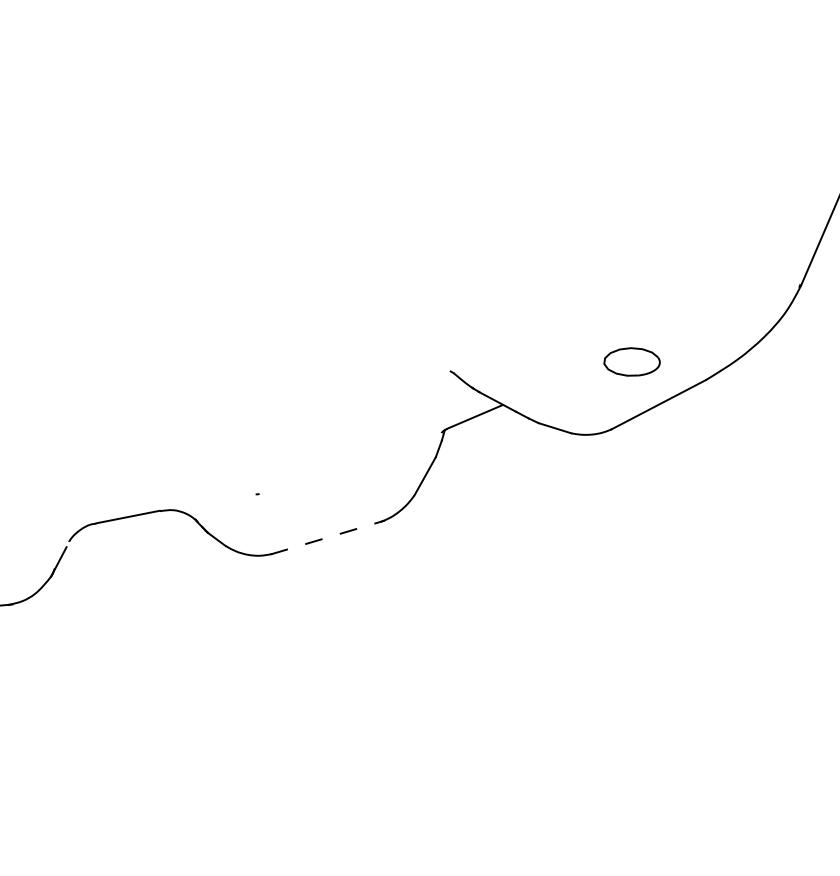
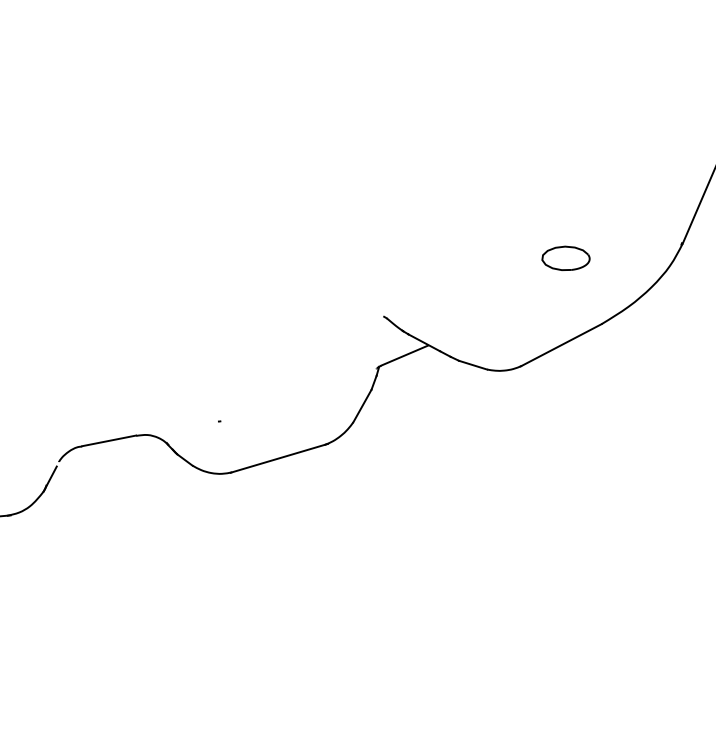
part: (631, 361) -> (565, 258), moved
line: (327, 537) -> (279, 458), dashed -> solid

